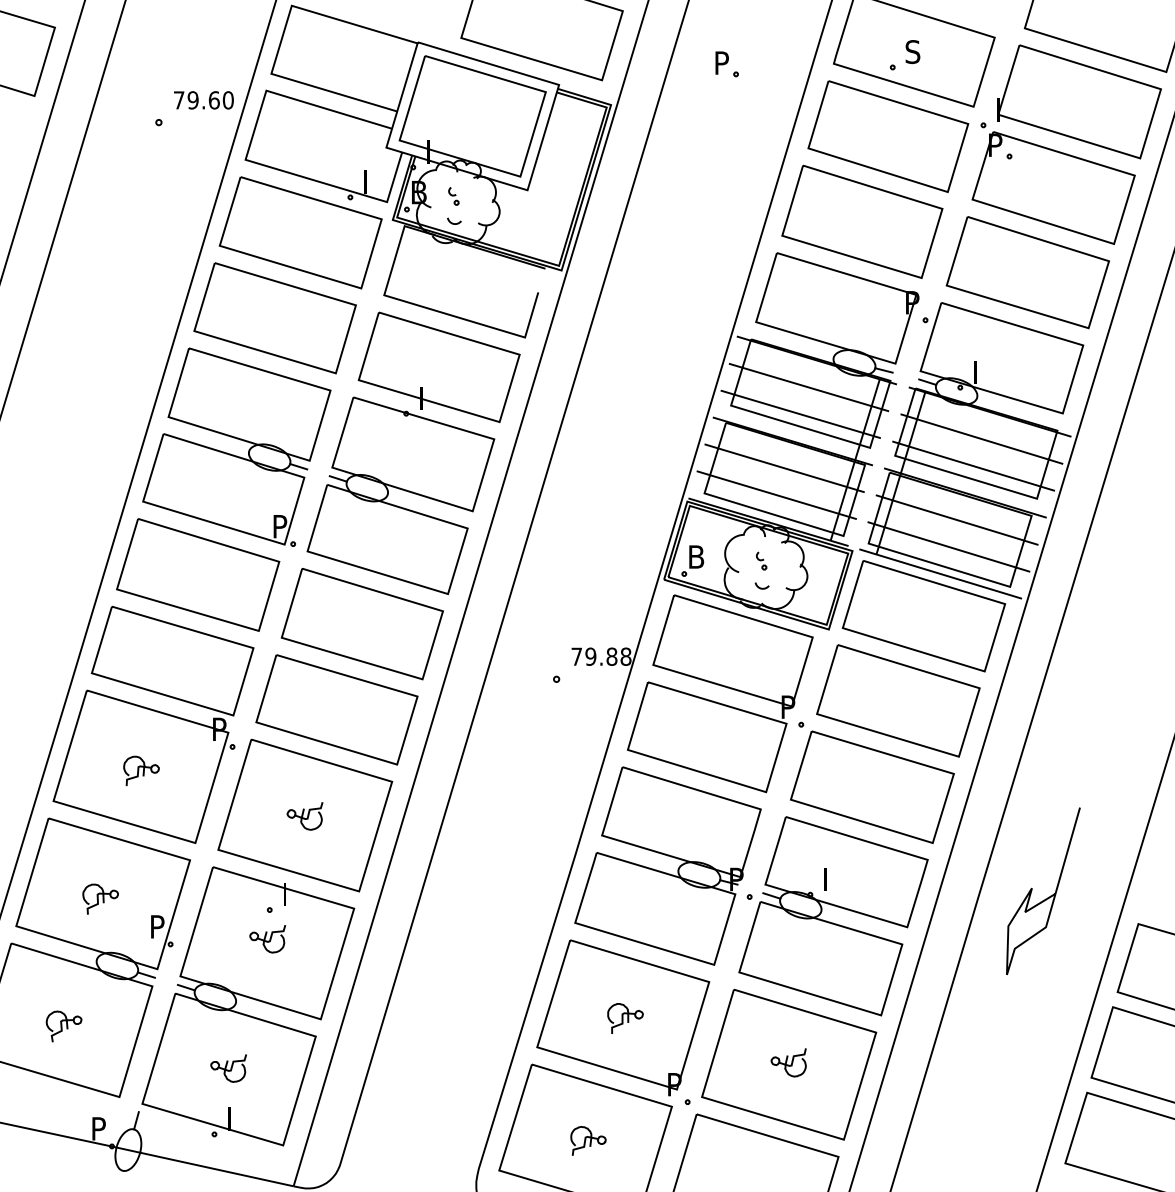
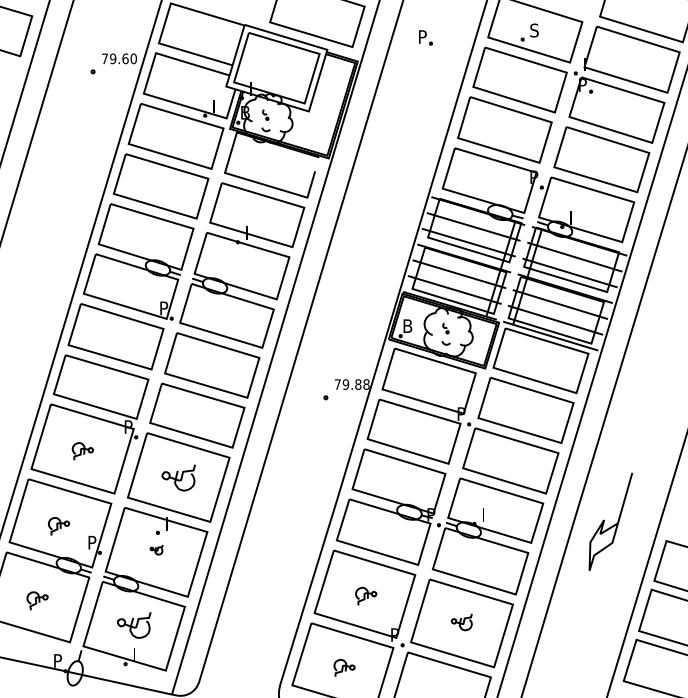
part: (304, 815) -> (178, 477), size x1.6
part: (267, 938) -> (156, 549), size x0.6
part: (227, 1068) -> (133, 625), size x1.6

